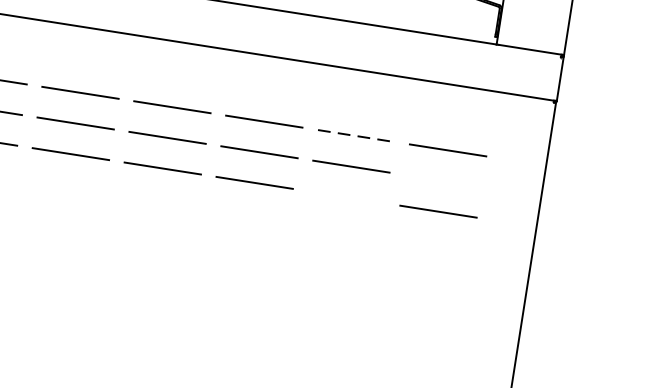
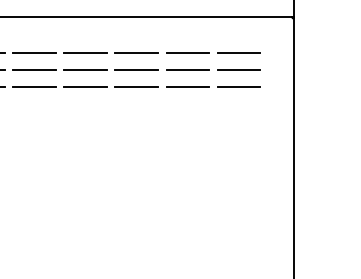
line: (357, 136) -> (188, 53), dashed -> solid
line: (442, 181) -> (238, 70), added
line: (345, 197) -> (187, 87), added

